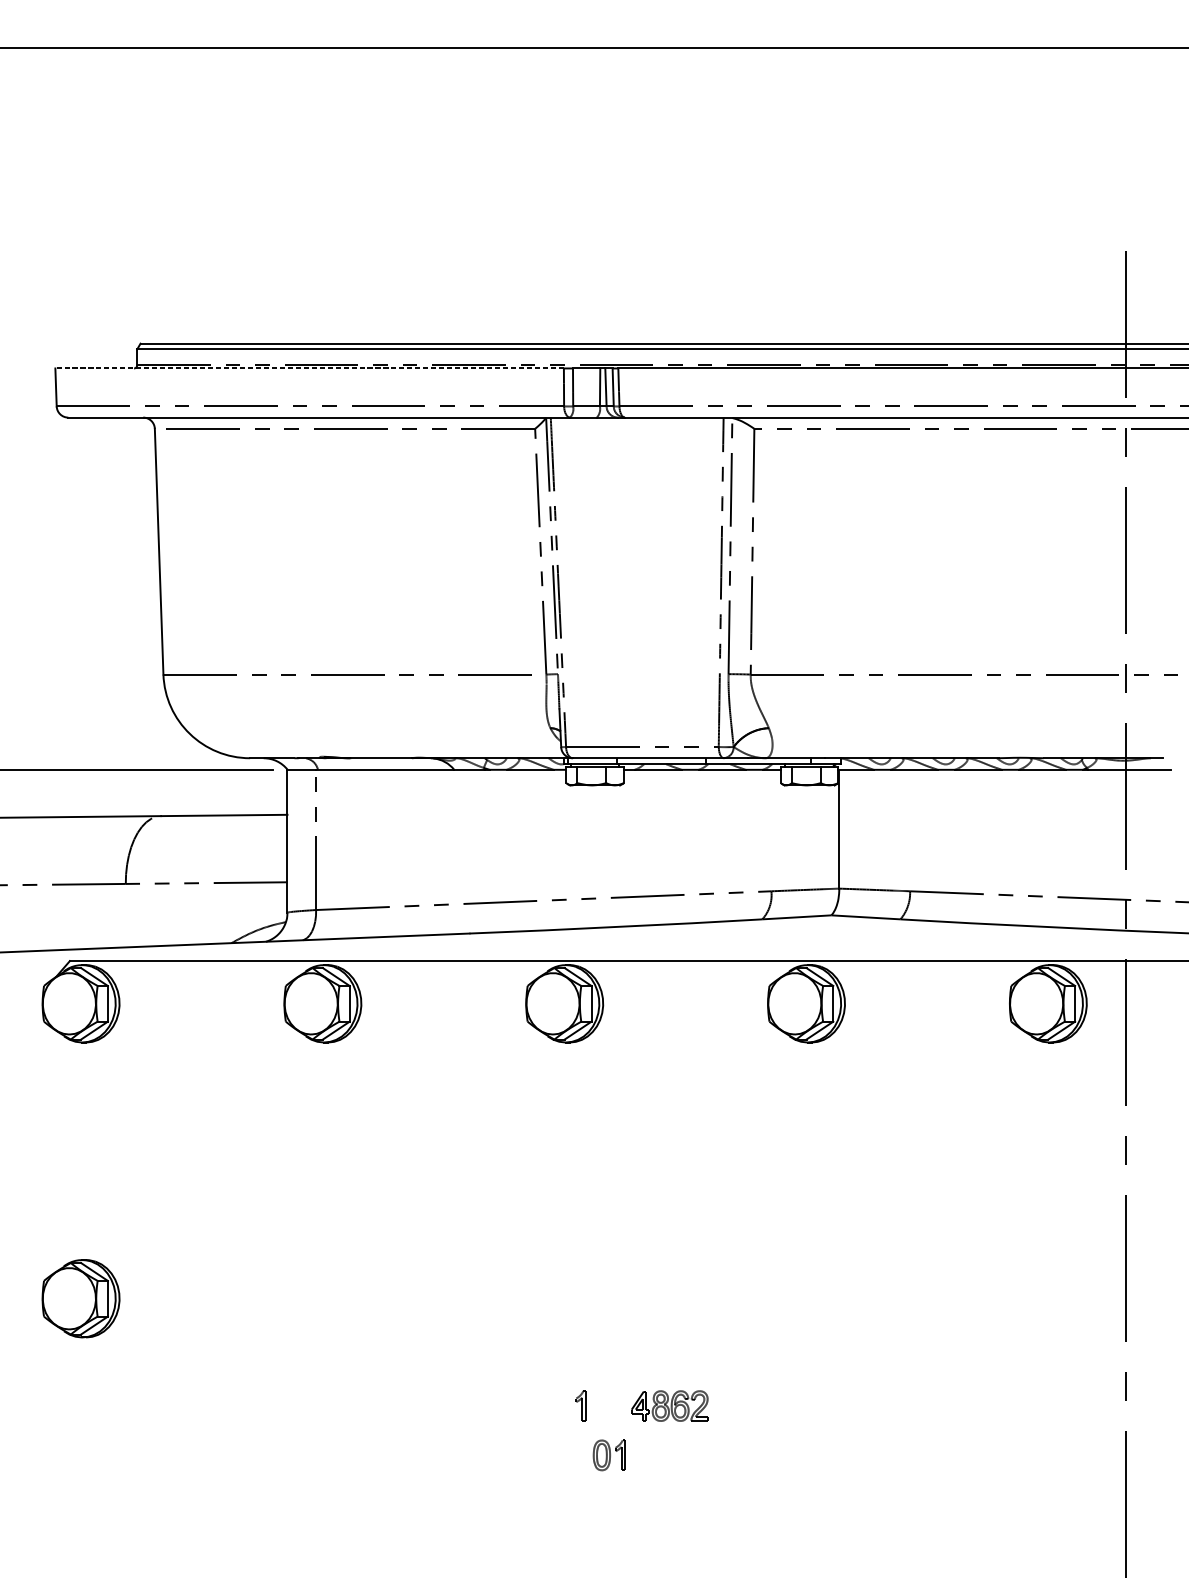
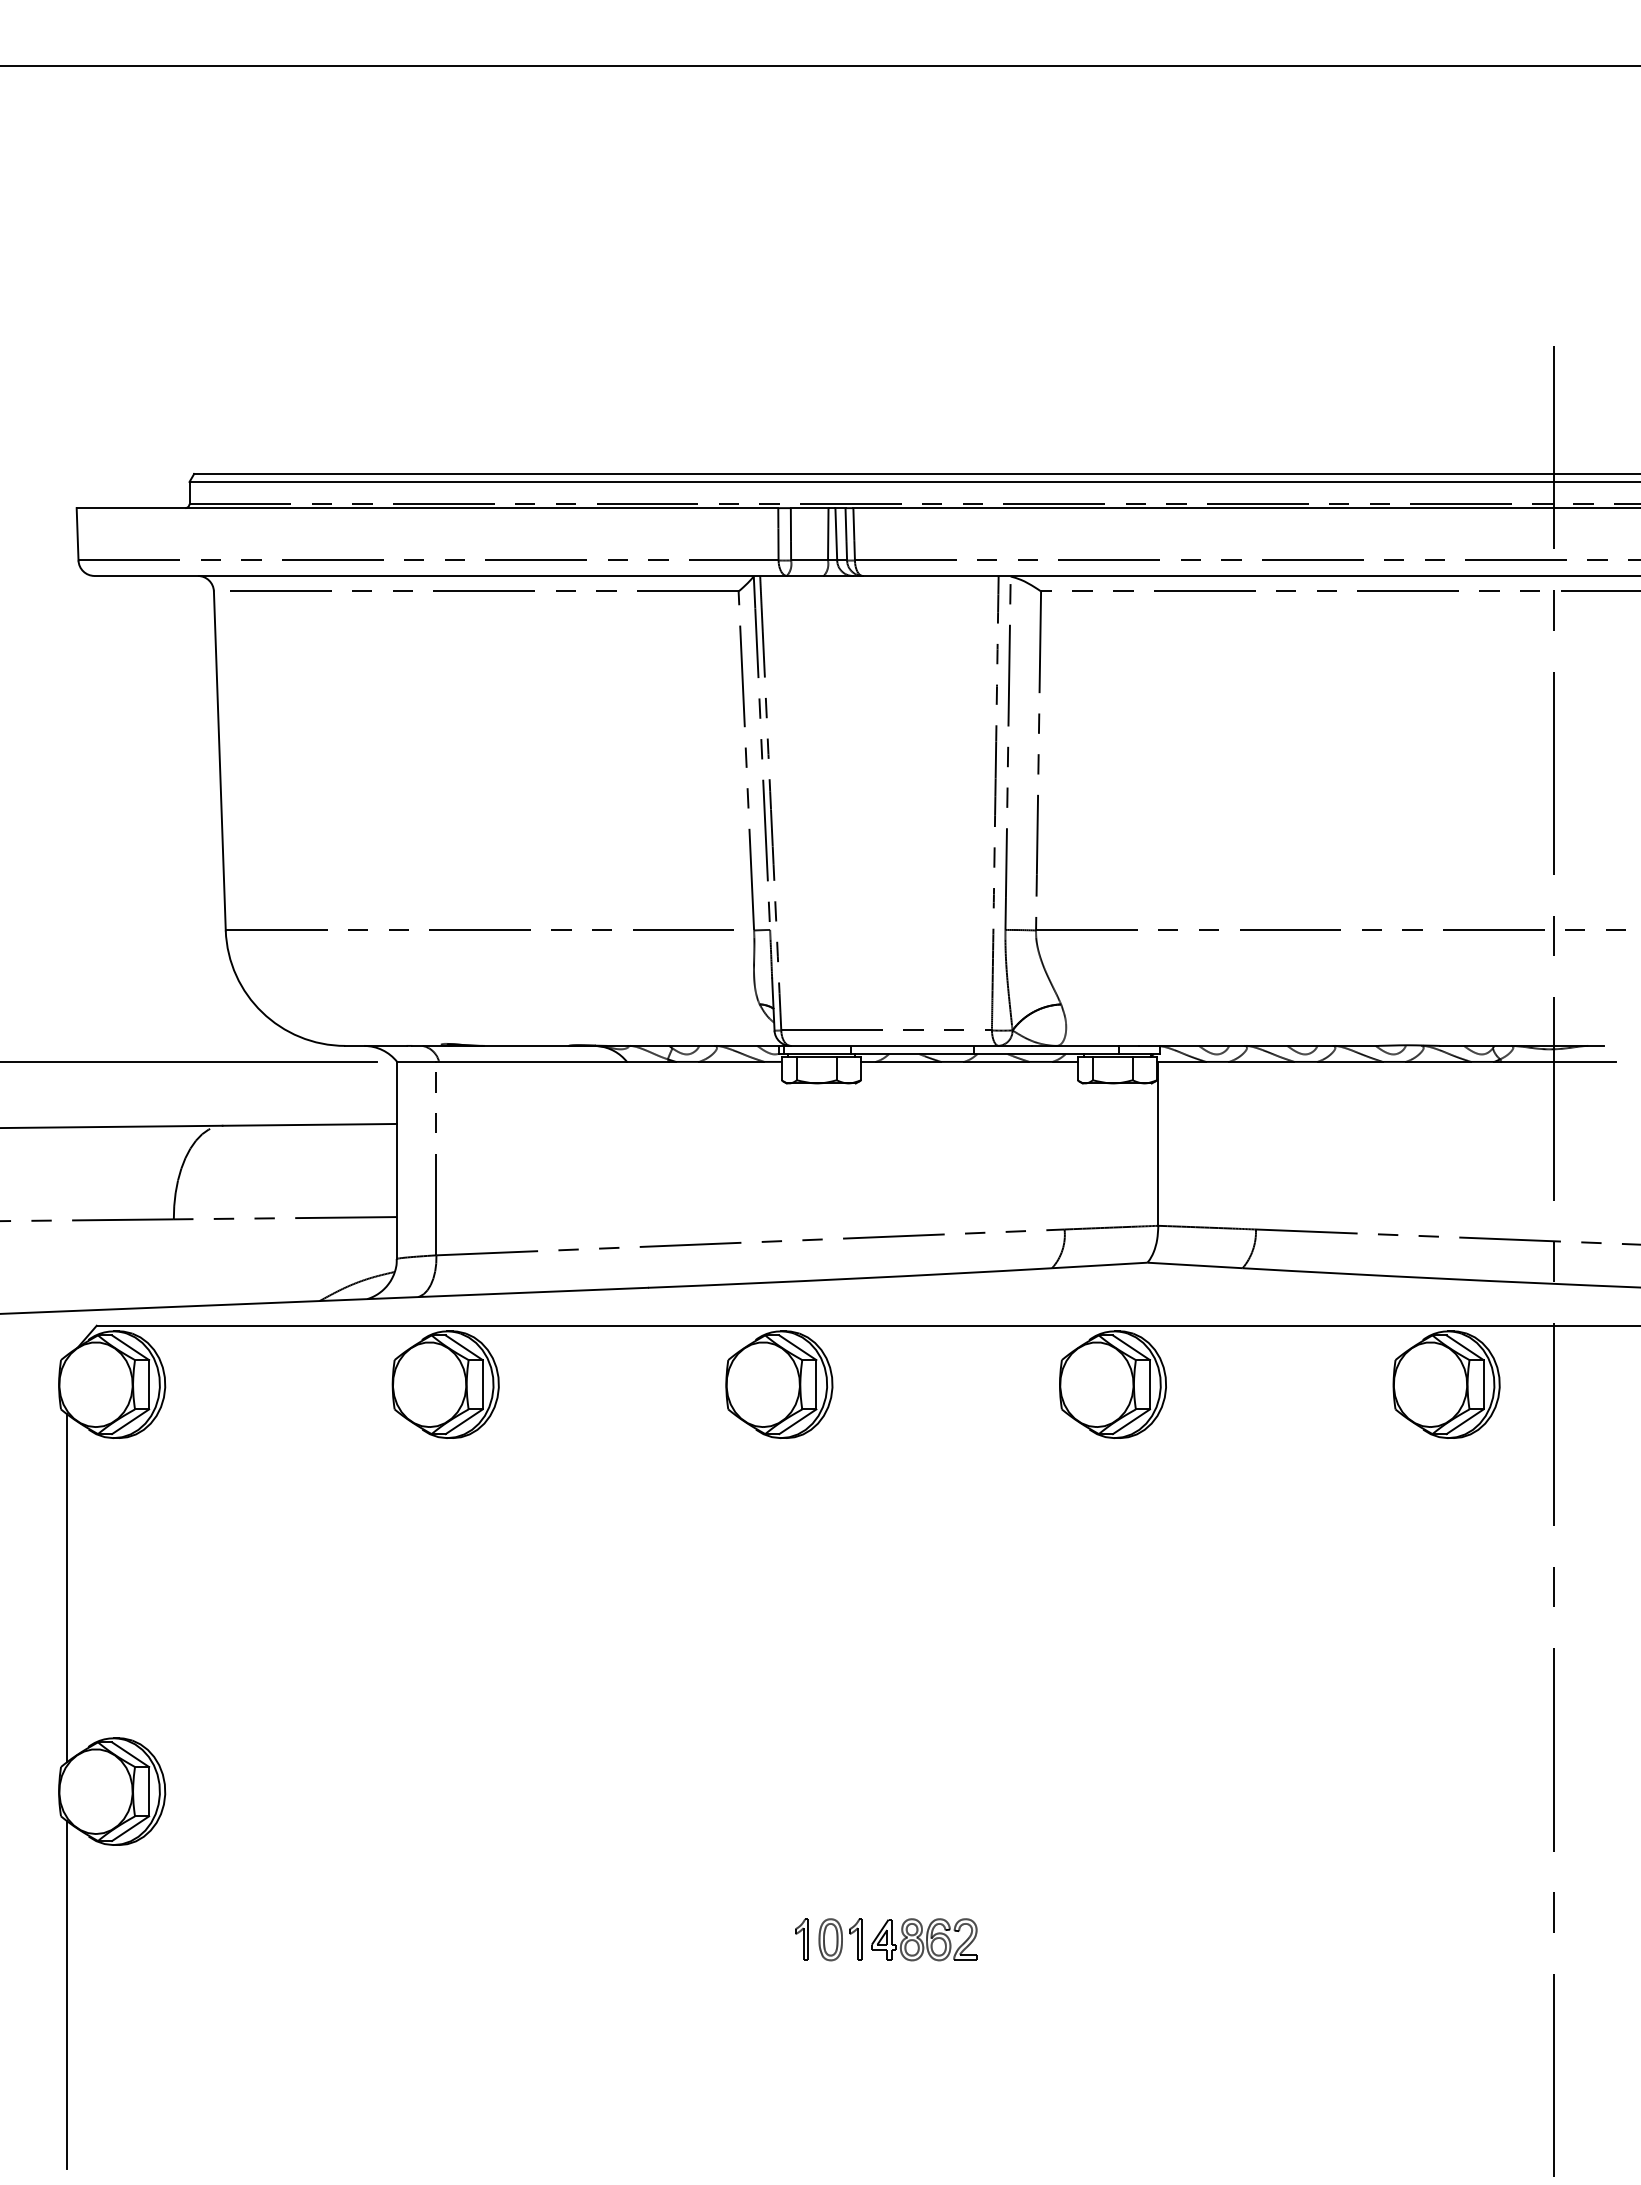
line: (309, 368) -> (427, 508), dashed -> solid
line: (48, 1151) -> (67, 1588), added
line: (48, 1445) -> (67, 1994), added
part: (608, 1455) -> (840, 1939), moved

